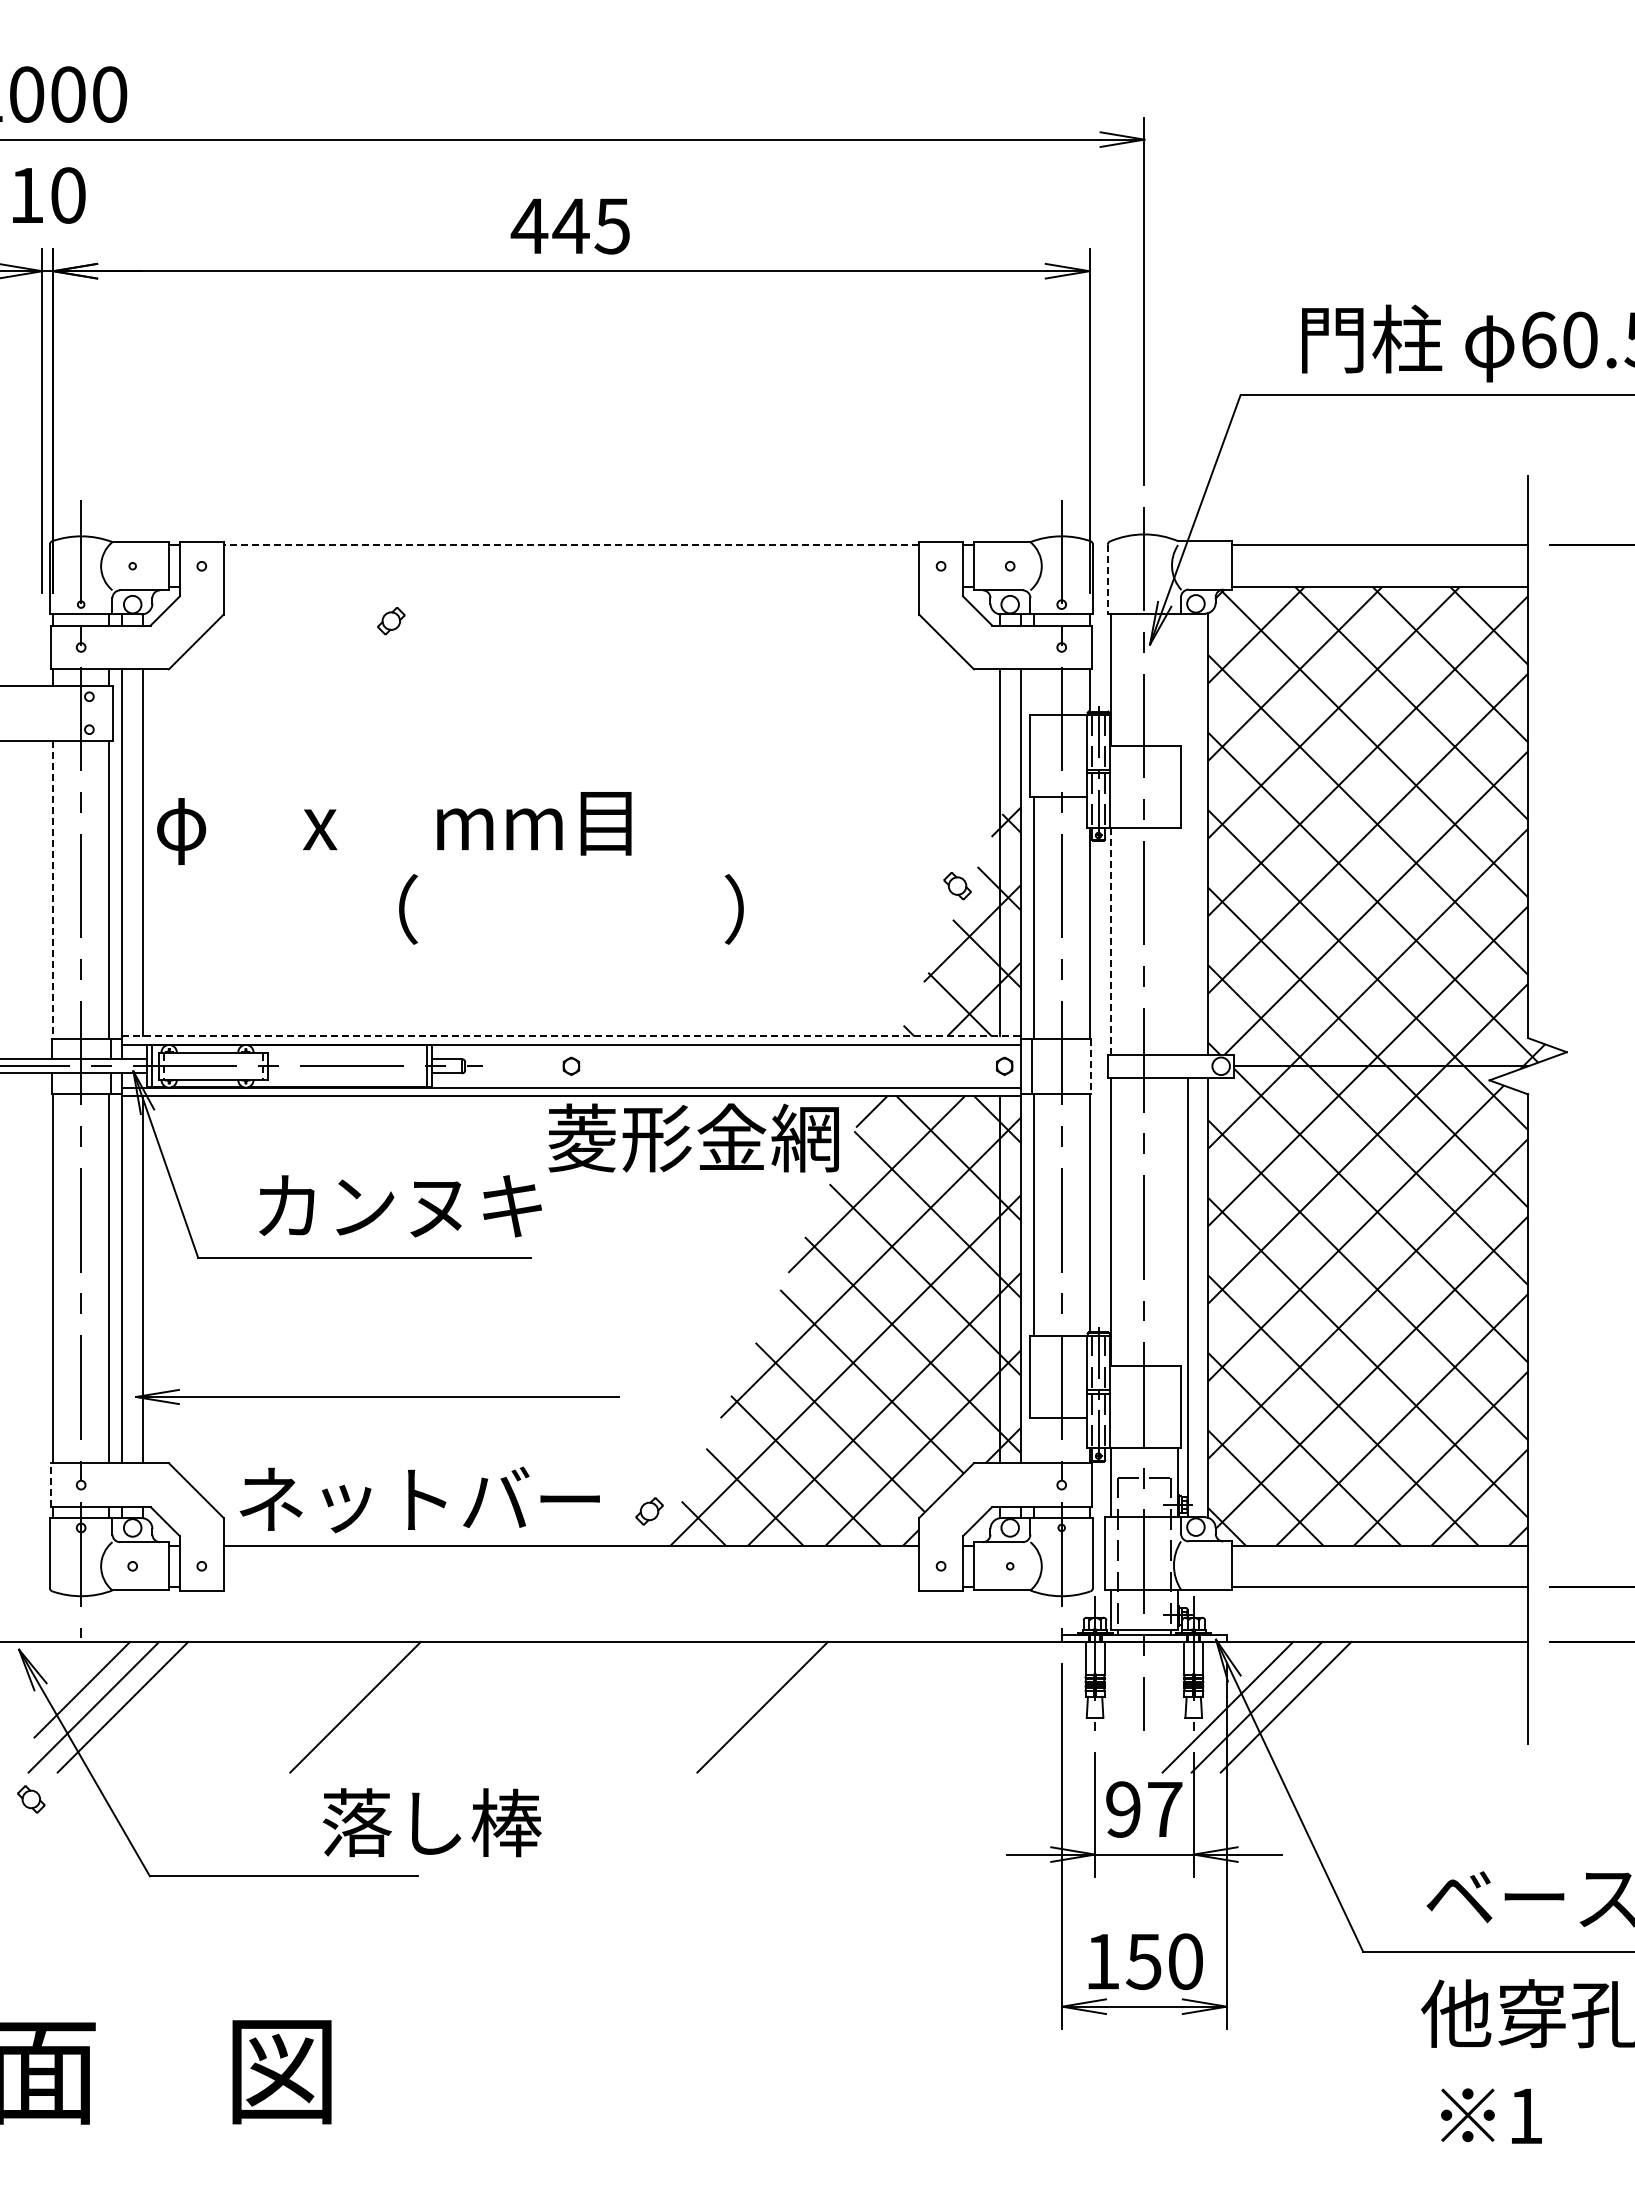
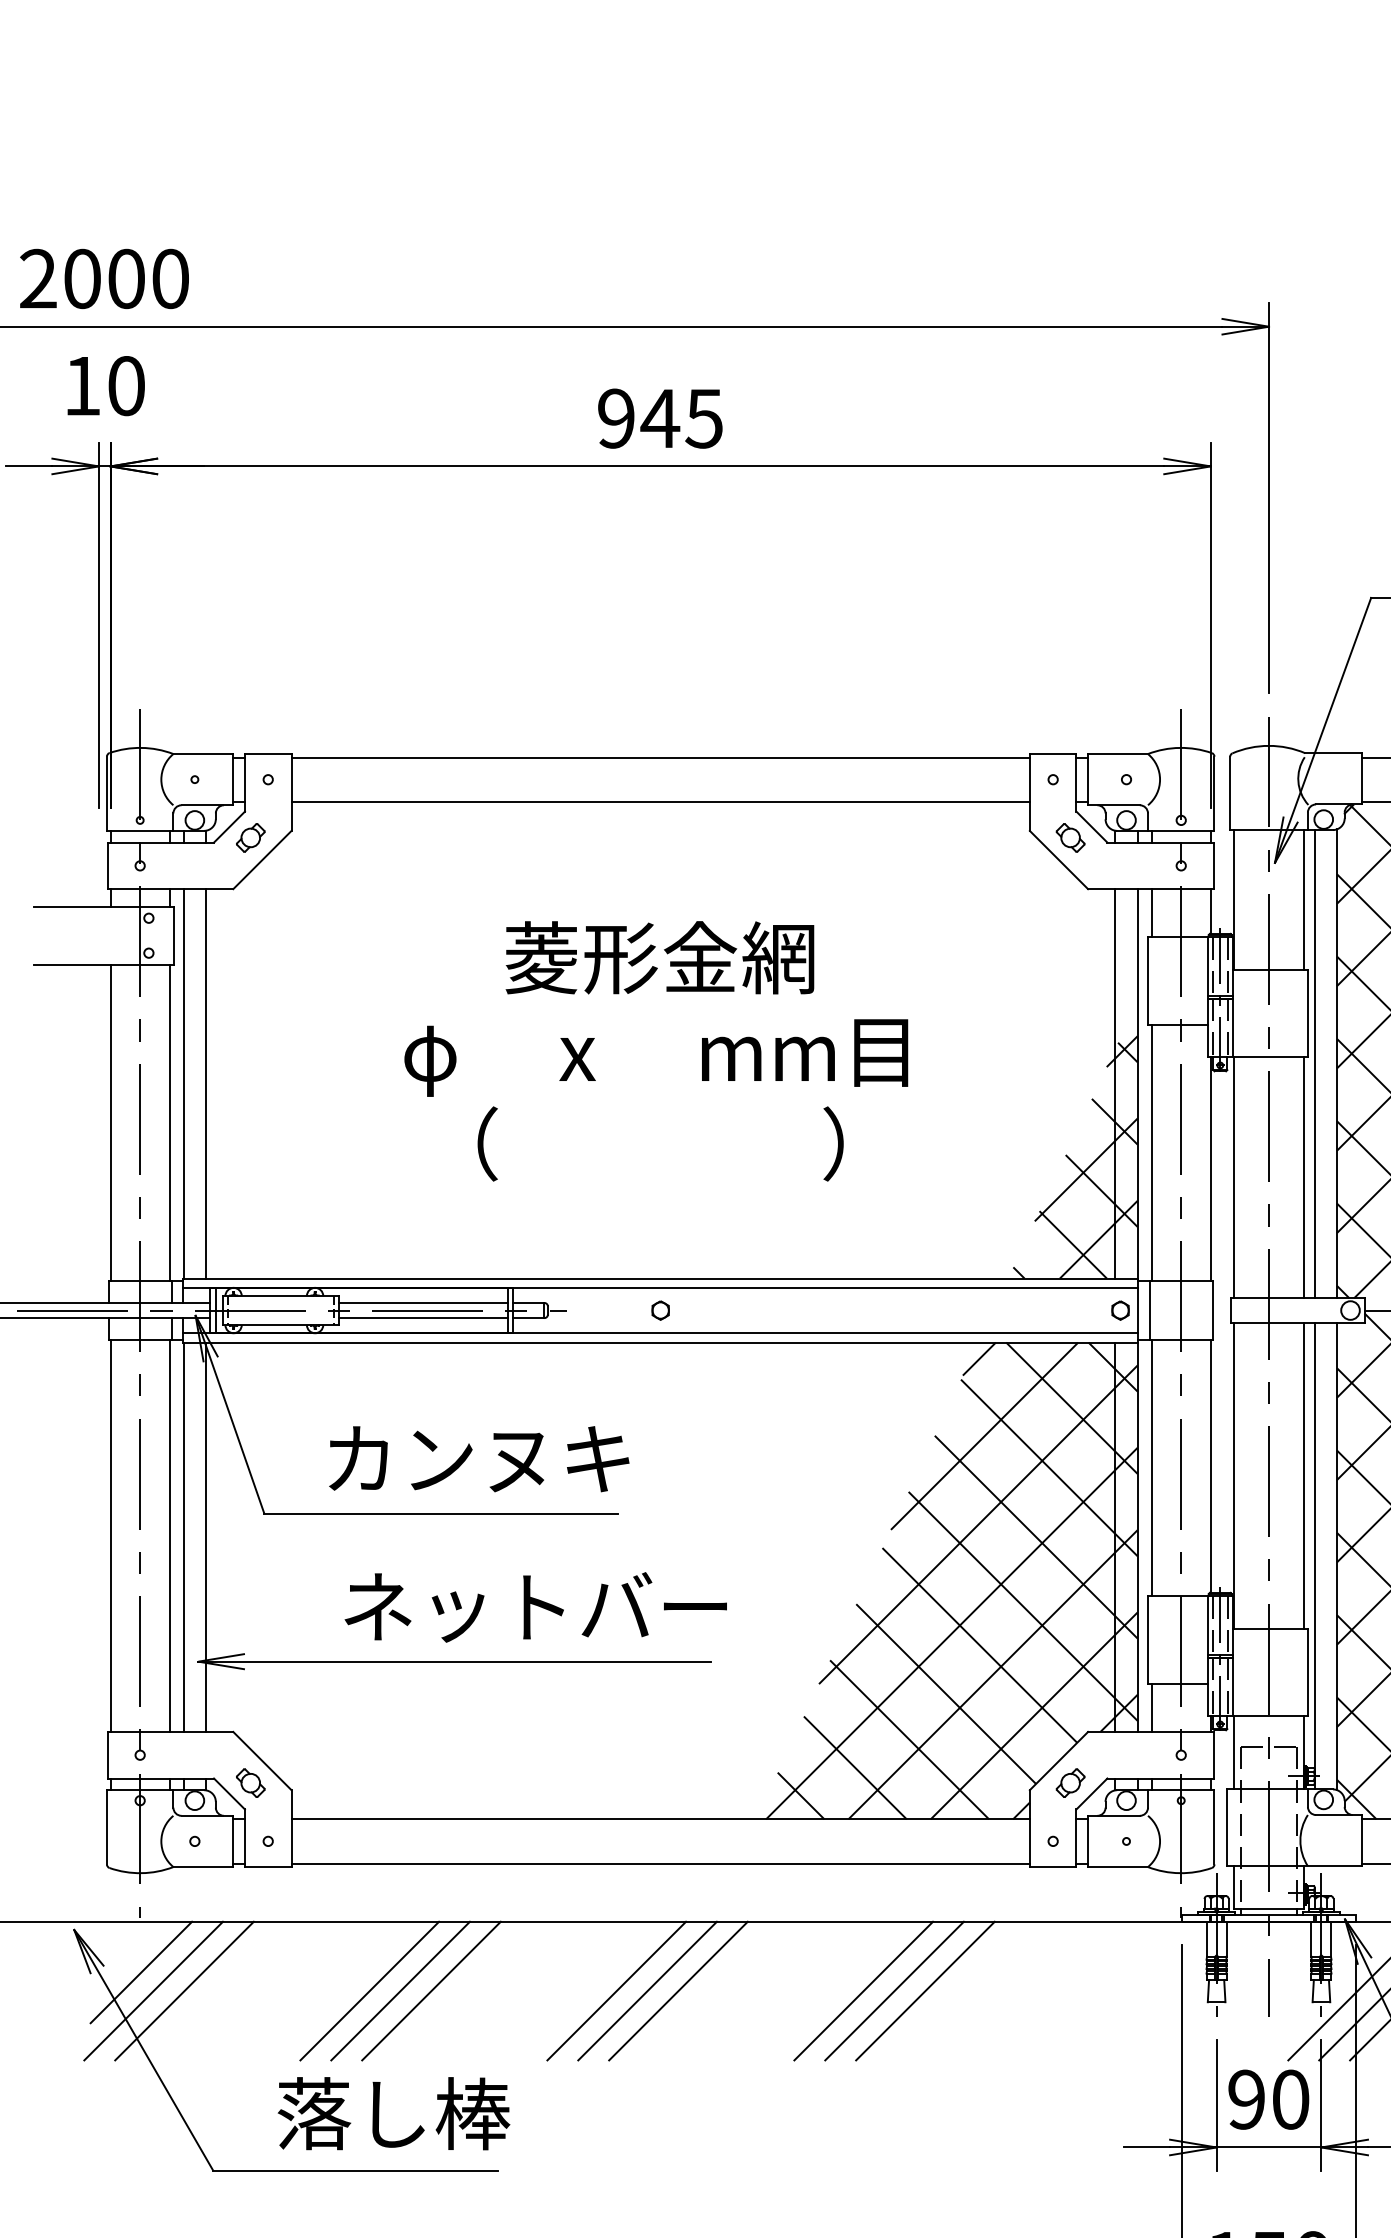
text: (529, 225) -> (616, 417), 445 -> 945
line: (571, 545) -> (660, 757), dashed -> solid
line: (1107, 579) -> (1229, 793), dashed -> solid
line: (571, 587) -> (660, 802), added
part: (391, 621) -> (250, 838), moved
line: (1177, 679) -> (1304, 899), added
line: (1033, 691) -> (1151, 912), added
text: (394, 828) -> (656, 1058), moved
line: (1187, 833) -> (1314, 1063), added
part: (957, 886) -> (1070, 838), moved
line: (53, 890) -> (110, 1123), dashed -> solid
line: (1177, 940) -> (1304, 1177), added
line: (1111, 941) -> (1234, 1178), dashed -> solid
line: (571, 1036) -> (660, 1278), dashed -> solid
line: (347, 1059) -> (422, 1303), added
line: (1091, 1066) -> (1212, 1310), dashed -> solid
line: (347, 1073) -> (422, 1318), added
text: (693, 1137) -> (659, 957), moved
line: (1177, 1221) -> (1304, 1475), added
line: (1033, 1440) -> (1151, 1707), added
line: (50, 1485) -> (107, 1755), dashed -> solid
text: (419, 1499) -> (535, 1606), moved
part: (649, 1511) -> (1070, 1783), moved
line: (571, 1587) -> (660, 1863), added
line: (297, 1707) -> (369, 1991), added
line: (326, 1707) -> (400, 1991), added
line: (529, 1707) -> (616, 1991), added
line: (558, 1707) -> (646, 1991), added
line: (587, 1707) -> (677, 1991), added
line: (791, 1707) -> (894, 1991), added
line: (820, 1707) -> (925, 1991), added
part: (31, 1799) -> (250, 1783), moved
text: (1165, 1809) -> (1291, 2099), 97 -> 90
text: (431, 1822) -> (393, 2113), moved

